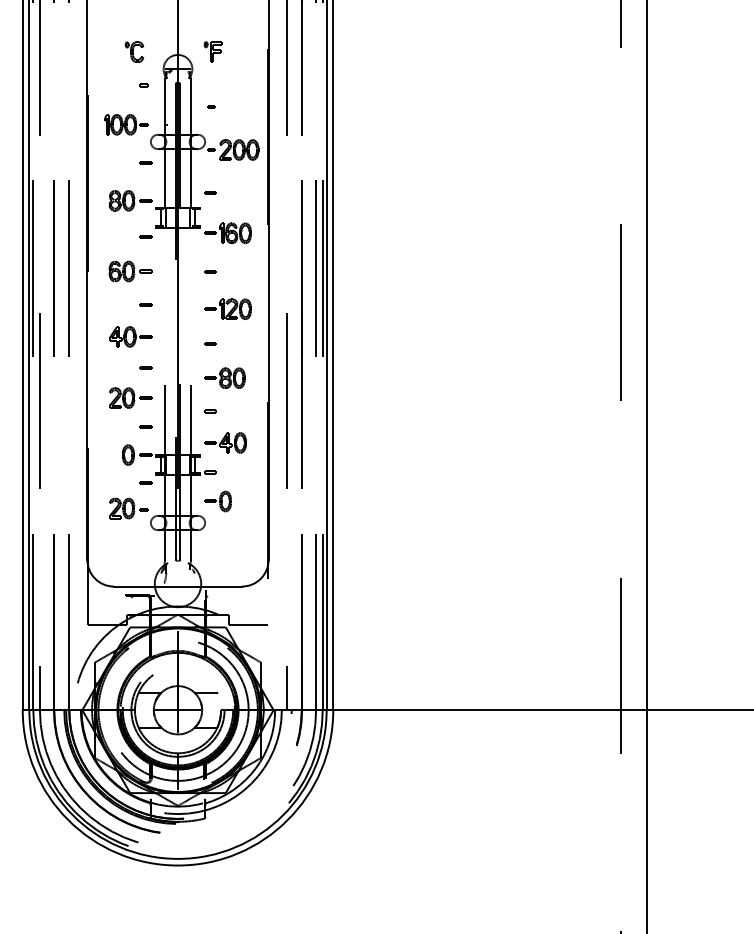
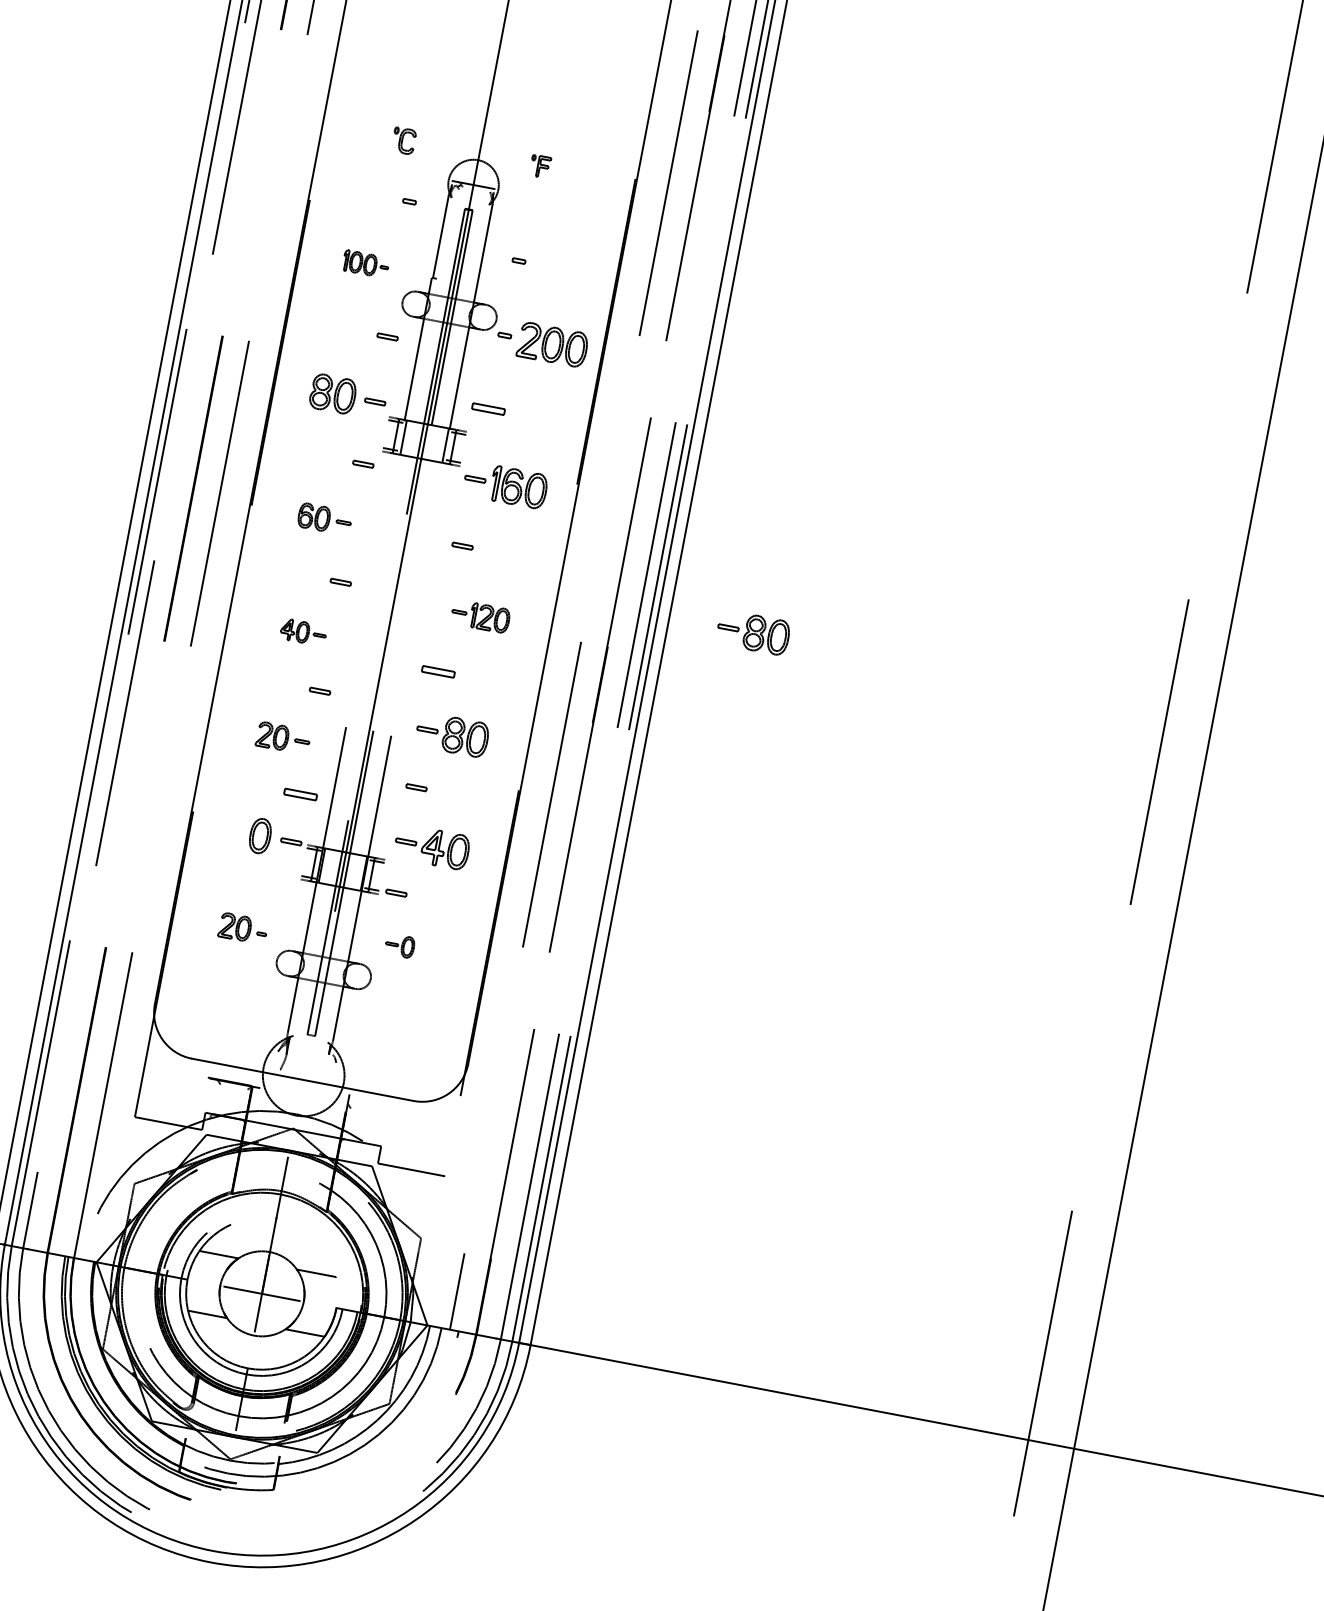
part: (134, 51) -> (404, 139), size x0.7
part: (212, 51) -> (539, 165), size x0.6
part: (126, 124) -> (366, 263), size x0.6
part: (210, 192) -> (489, 408), size x1.6
part: (130, 271) -> (324, 519), size x0.7
part: (381, 288) -> (753, 631), added
part: (227, 308) -> (480, 615), size x0.7
part: (130, 336) -> (303, 631), size x0.6
part: (210, 343) -> (439, 670), size x1.6
part: (130, 397) -> (283, 737), size x0.7
part: (145, 426) -> (299, 792), size x1.6
part: (145, 482) -> (280, 889), removed
part: (217, 501) -> (399, 945), size x0.6
part: (128, 508) -> (242, 928), size x0.7

